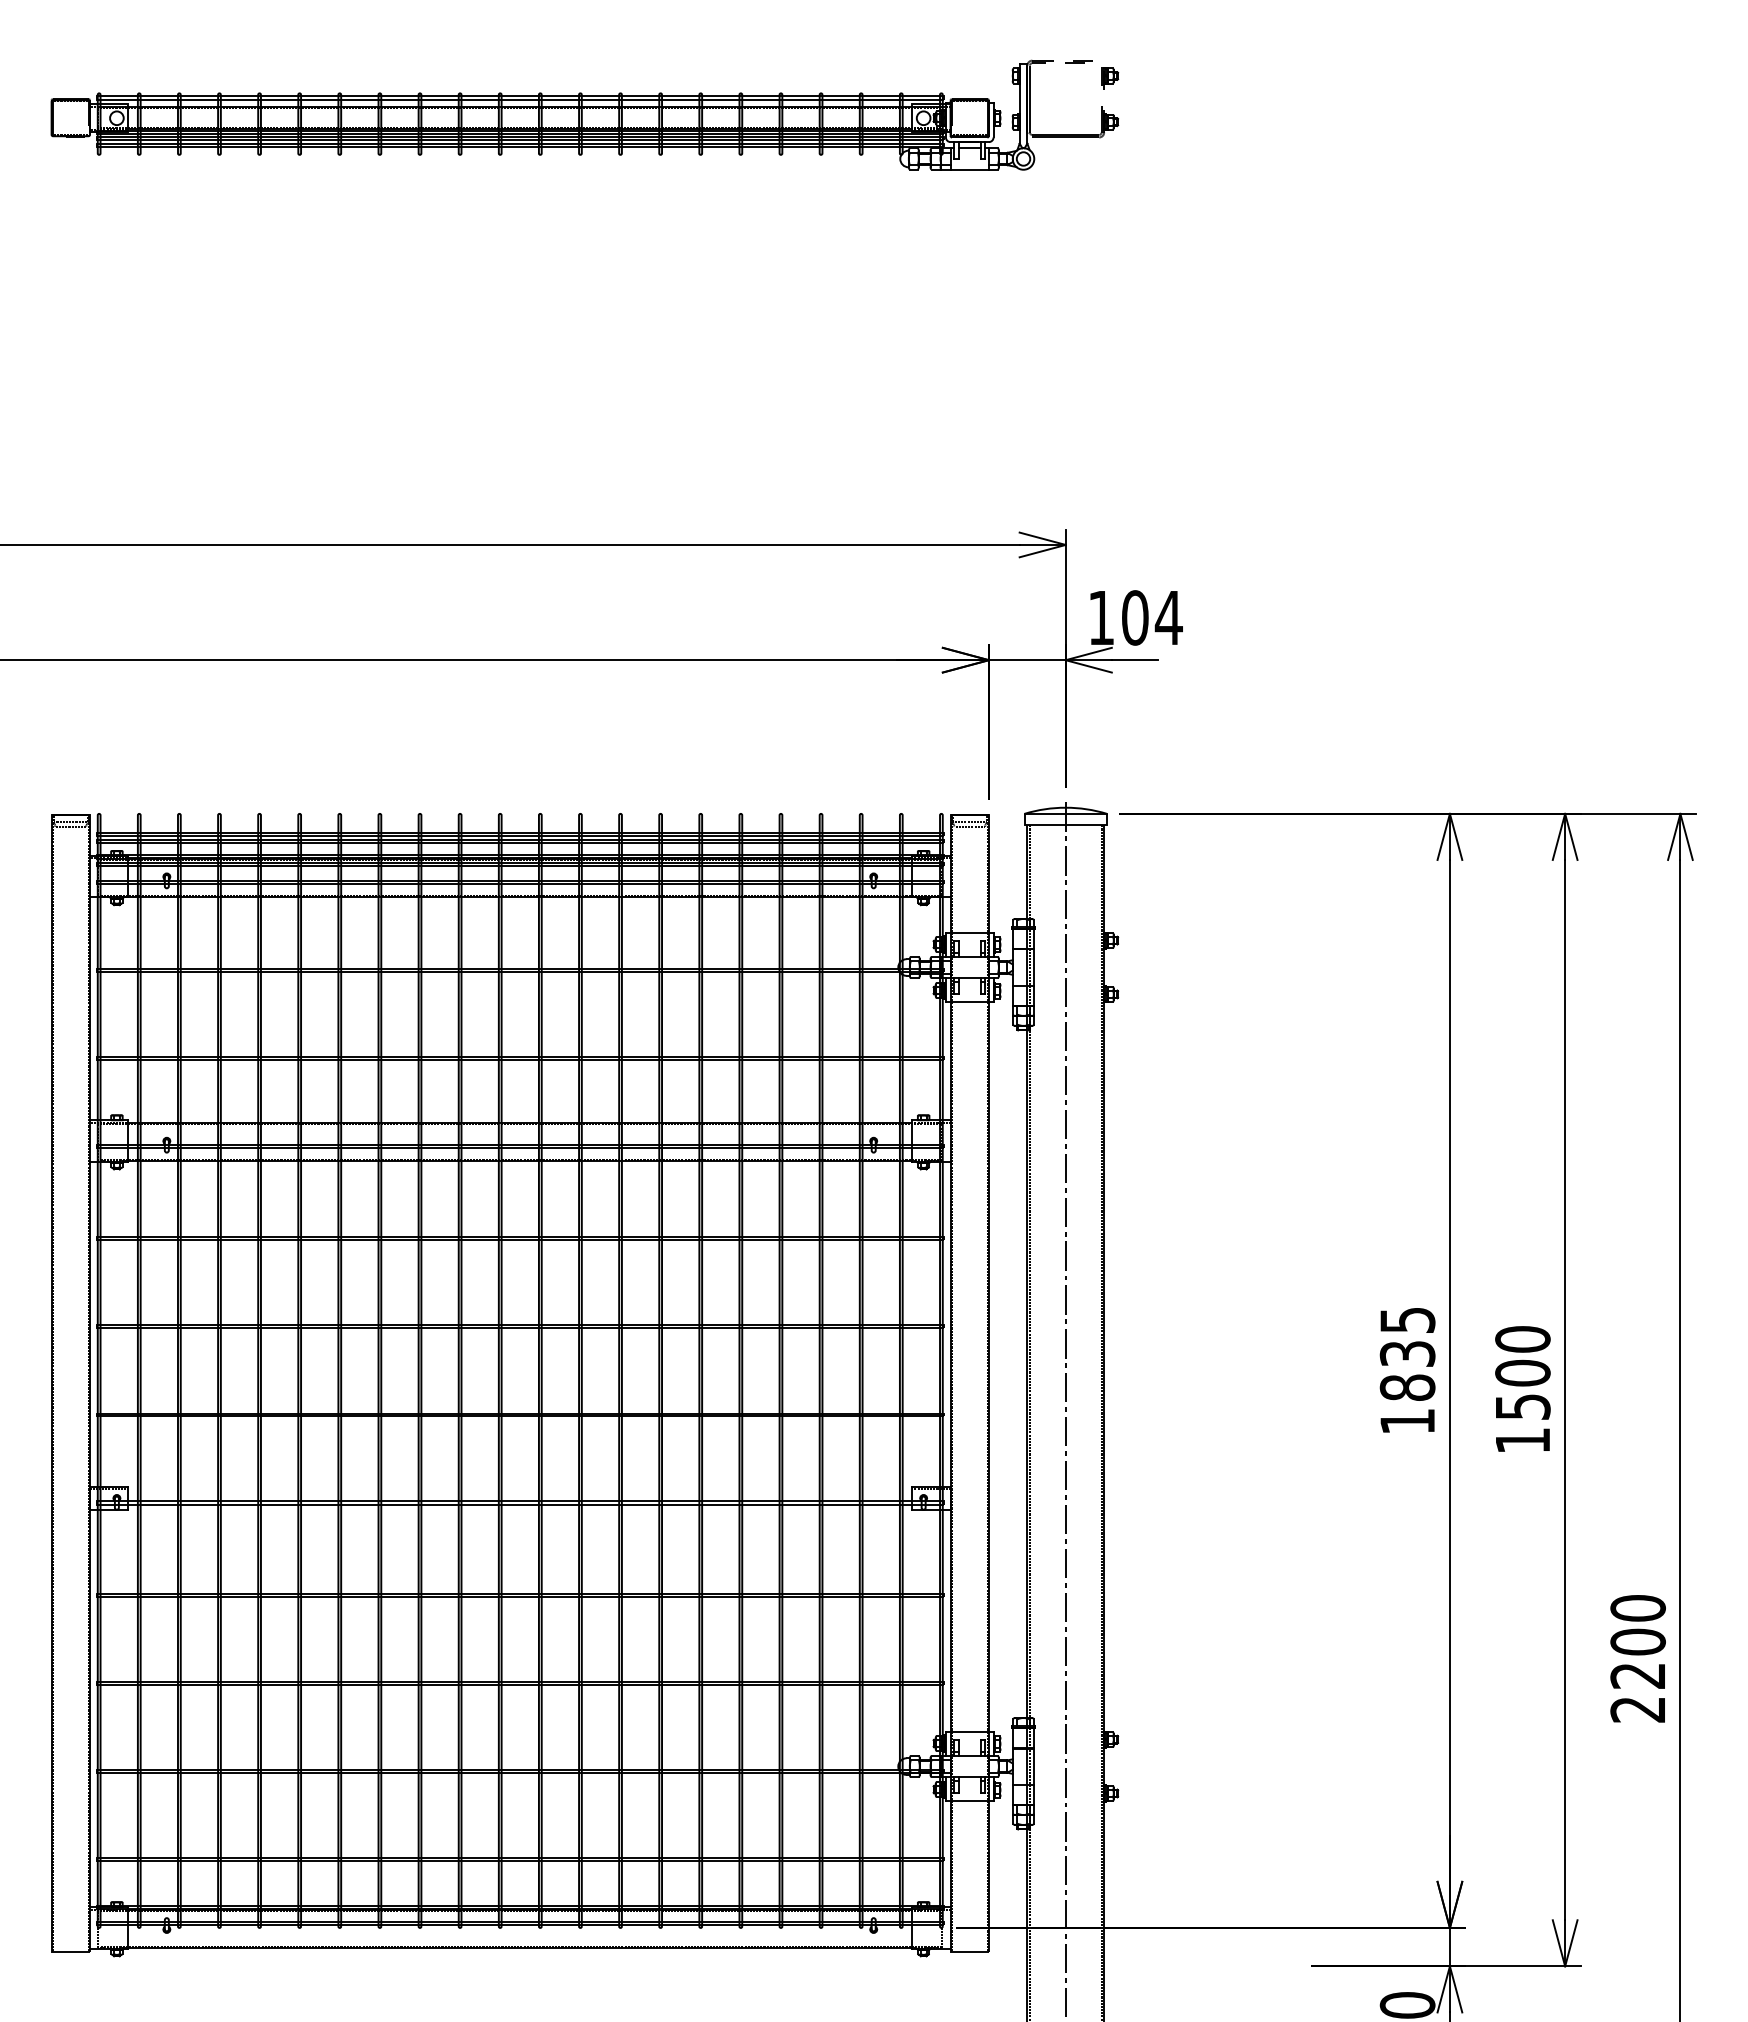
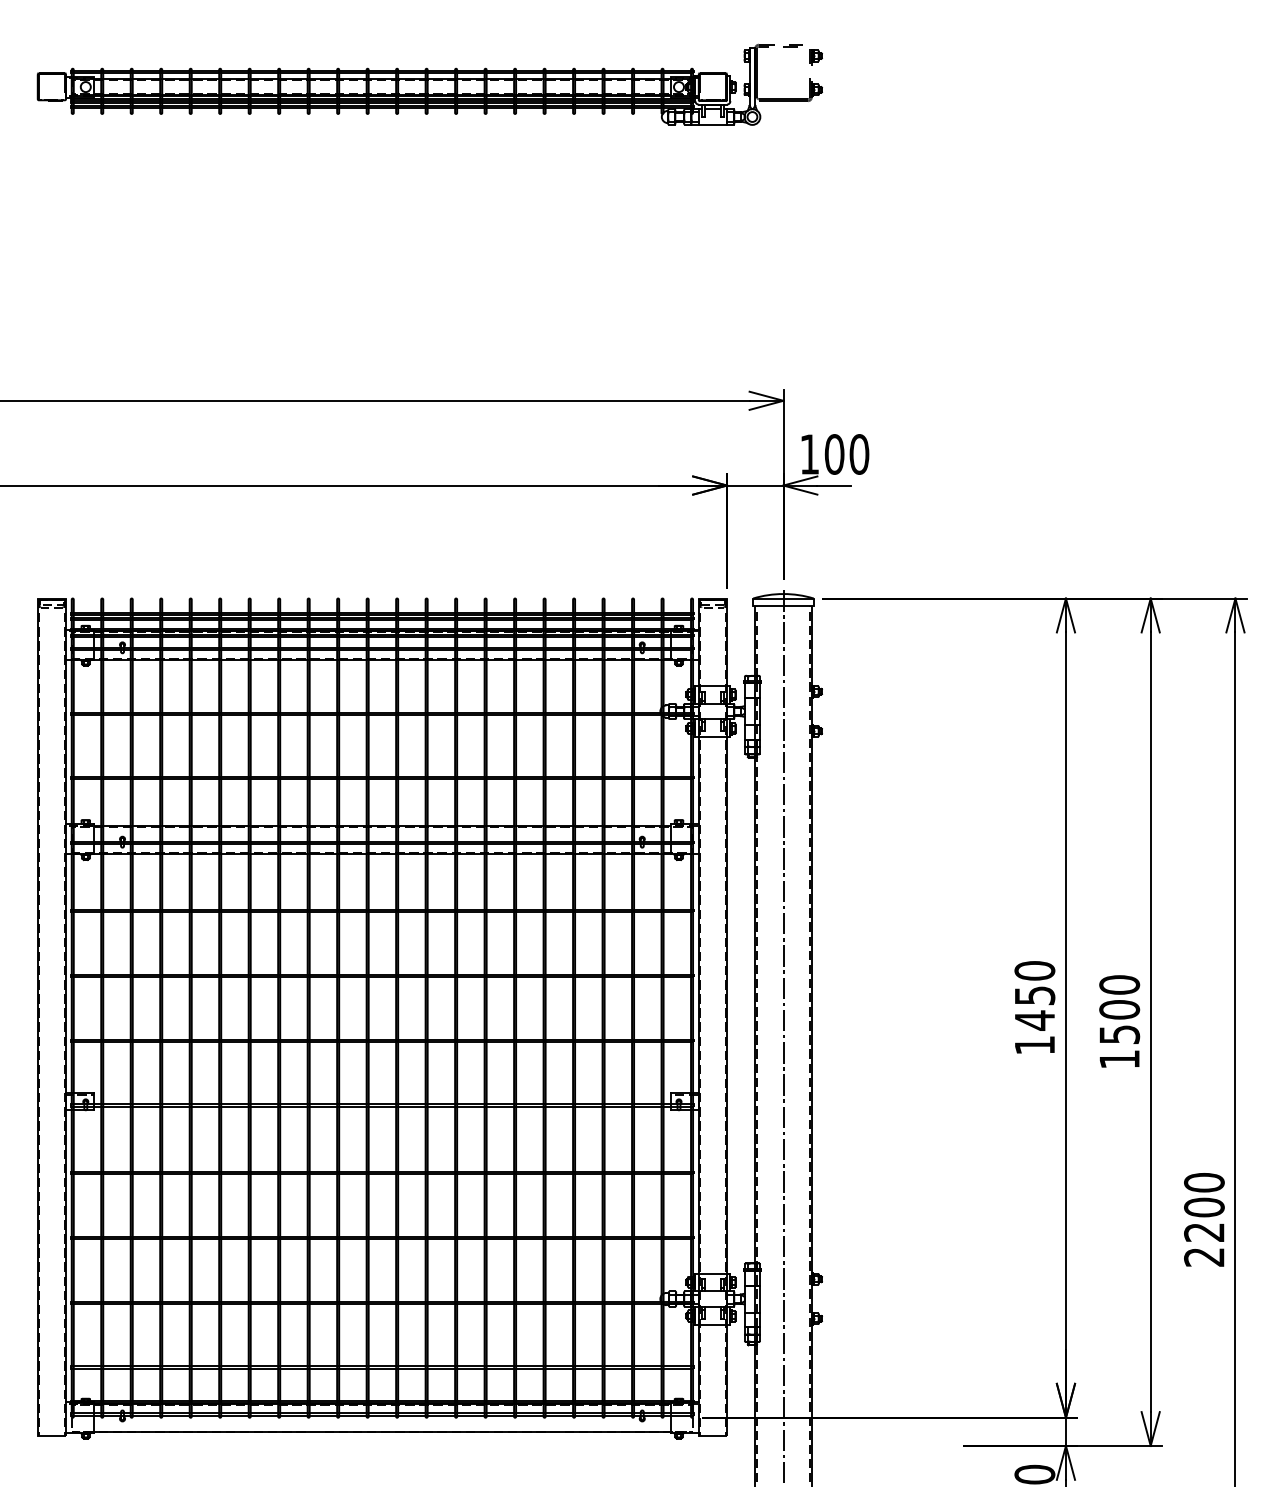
text: (1168, 617) -> (859, 454), 104 -> 100
text: (1407, 1353) -> (1034, 995), 1835 -> 1450

